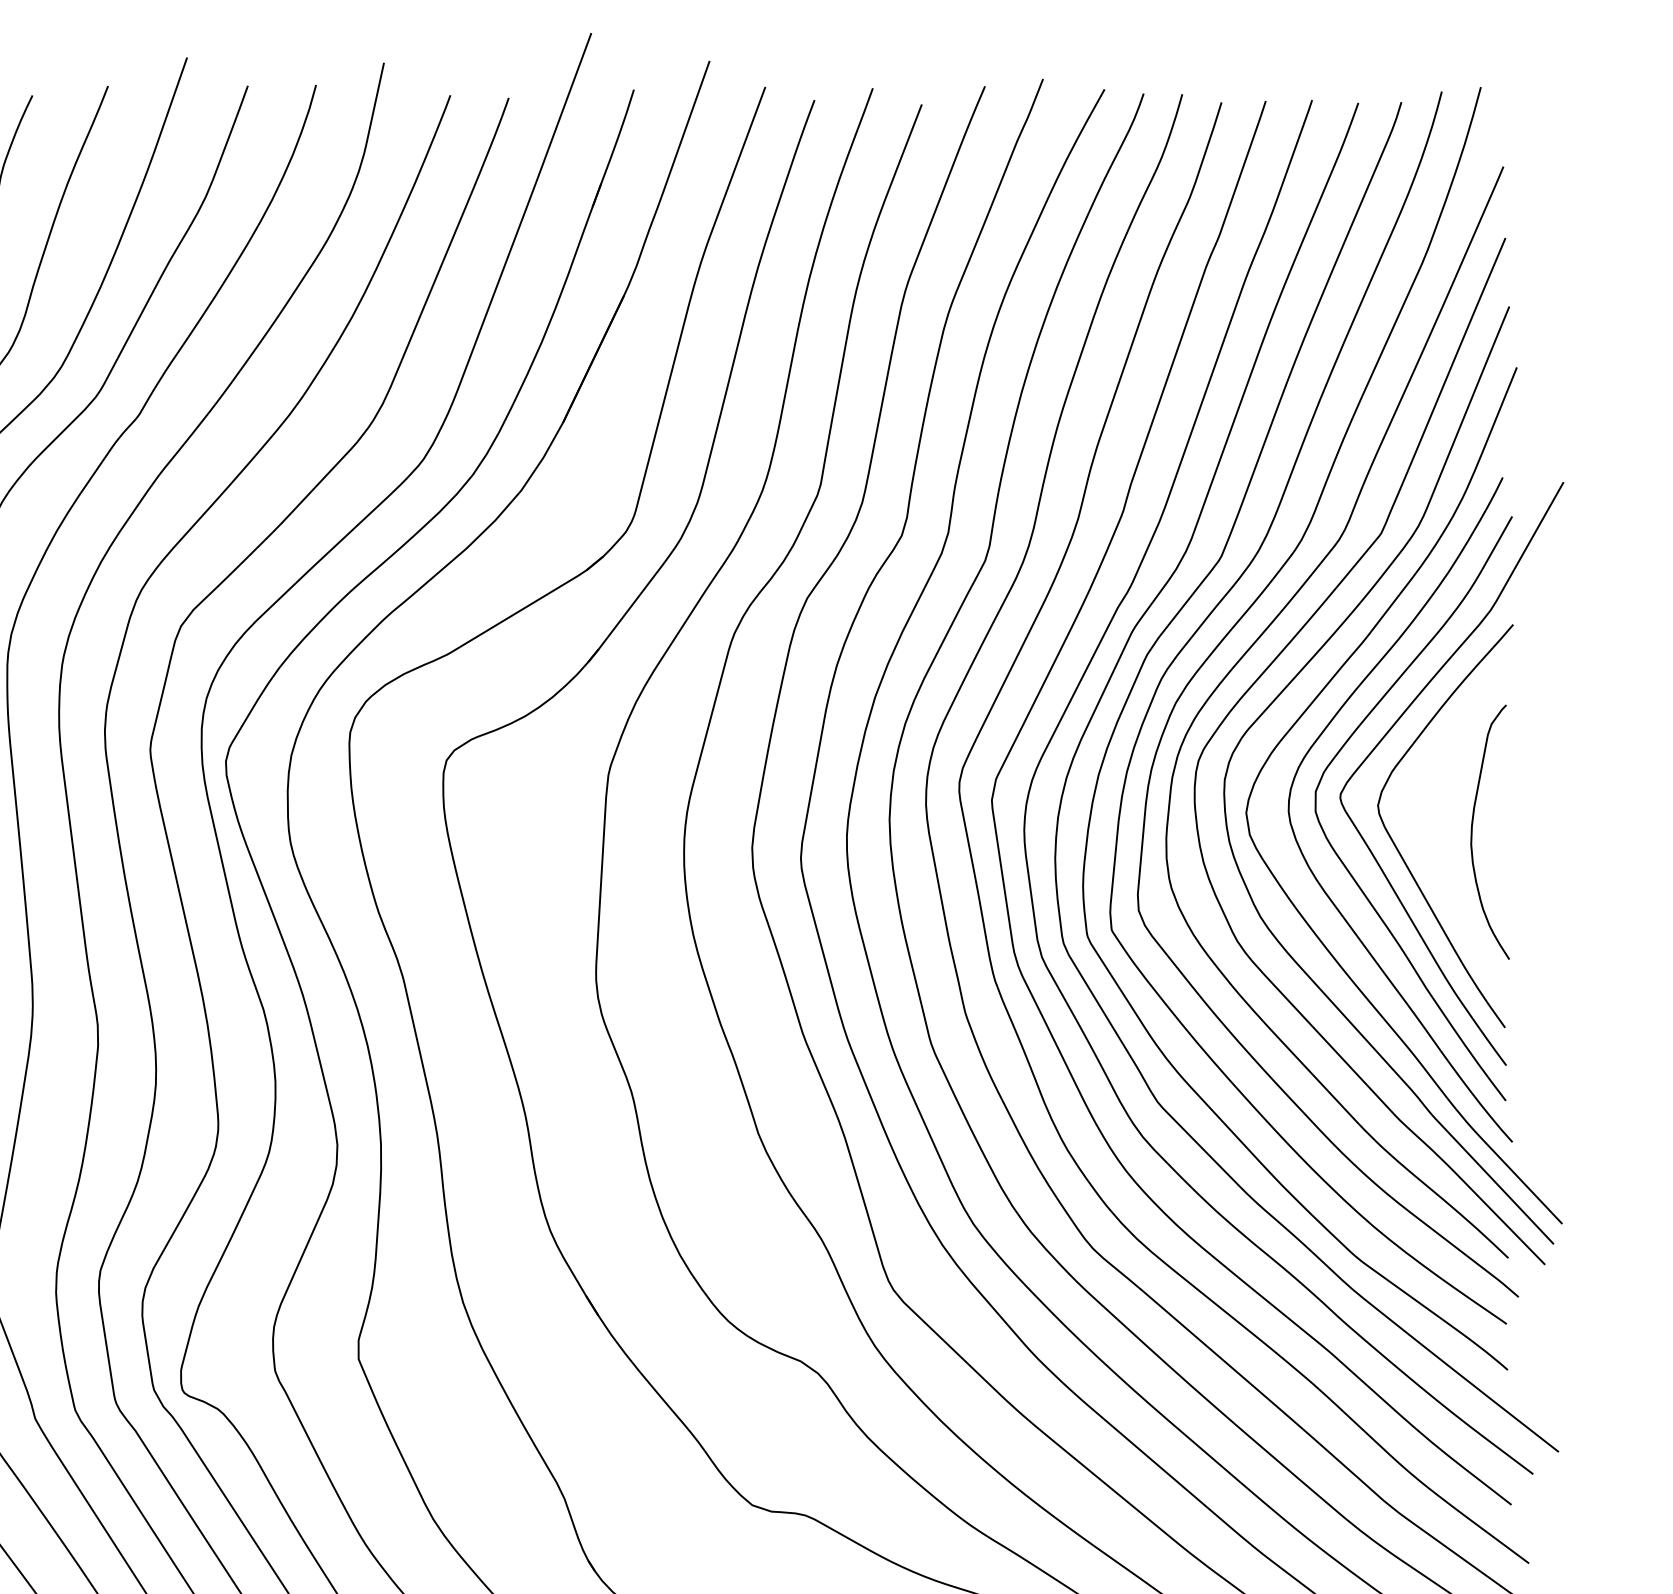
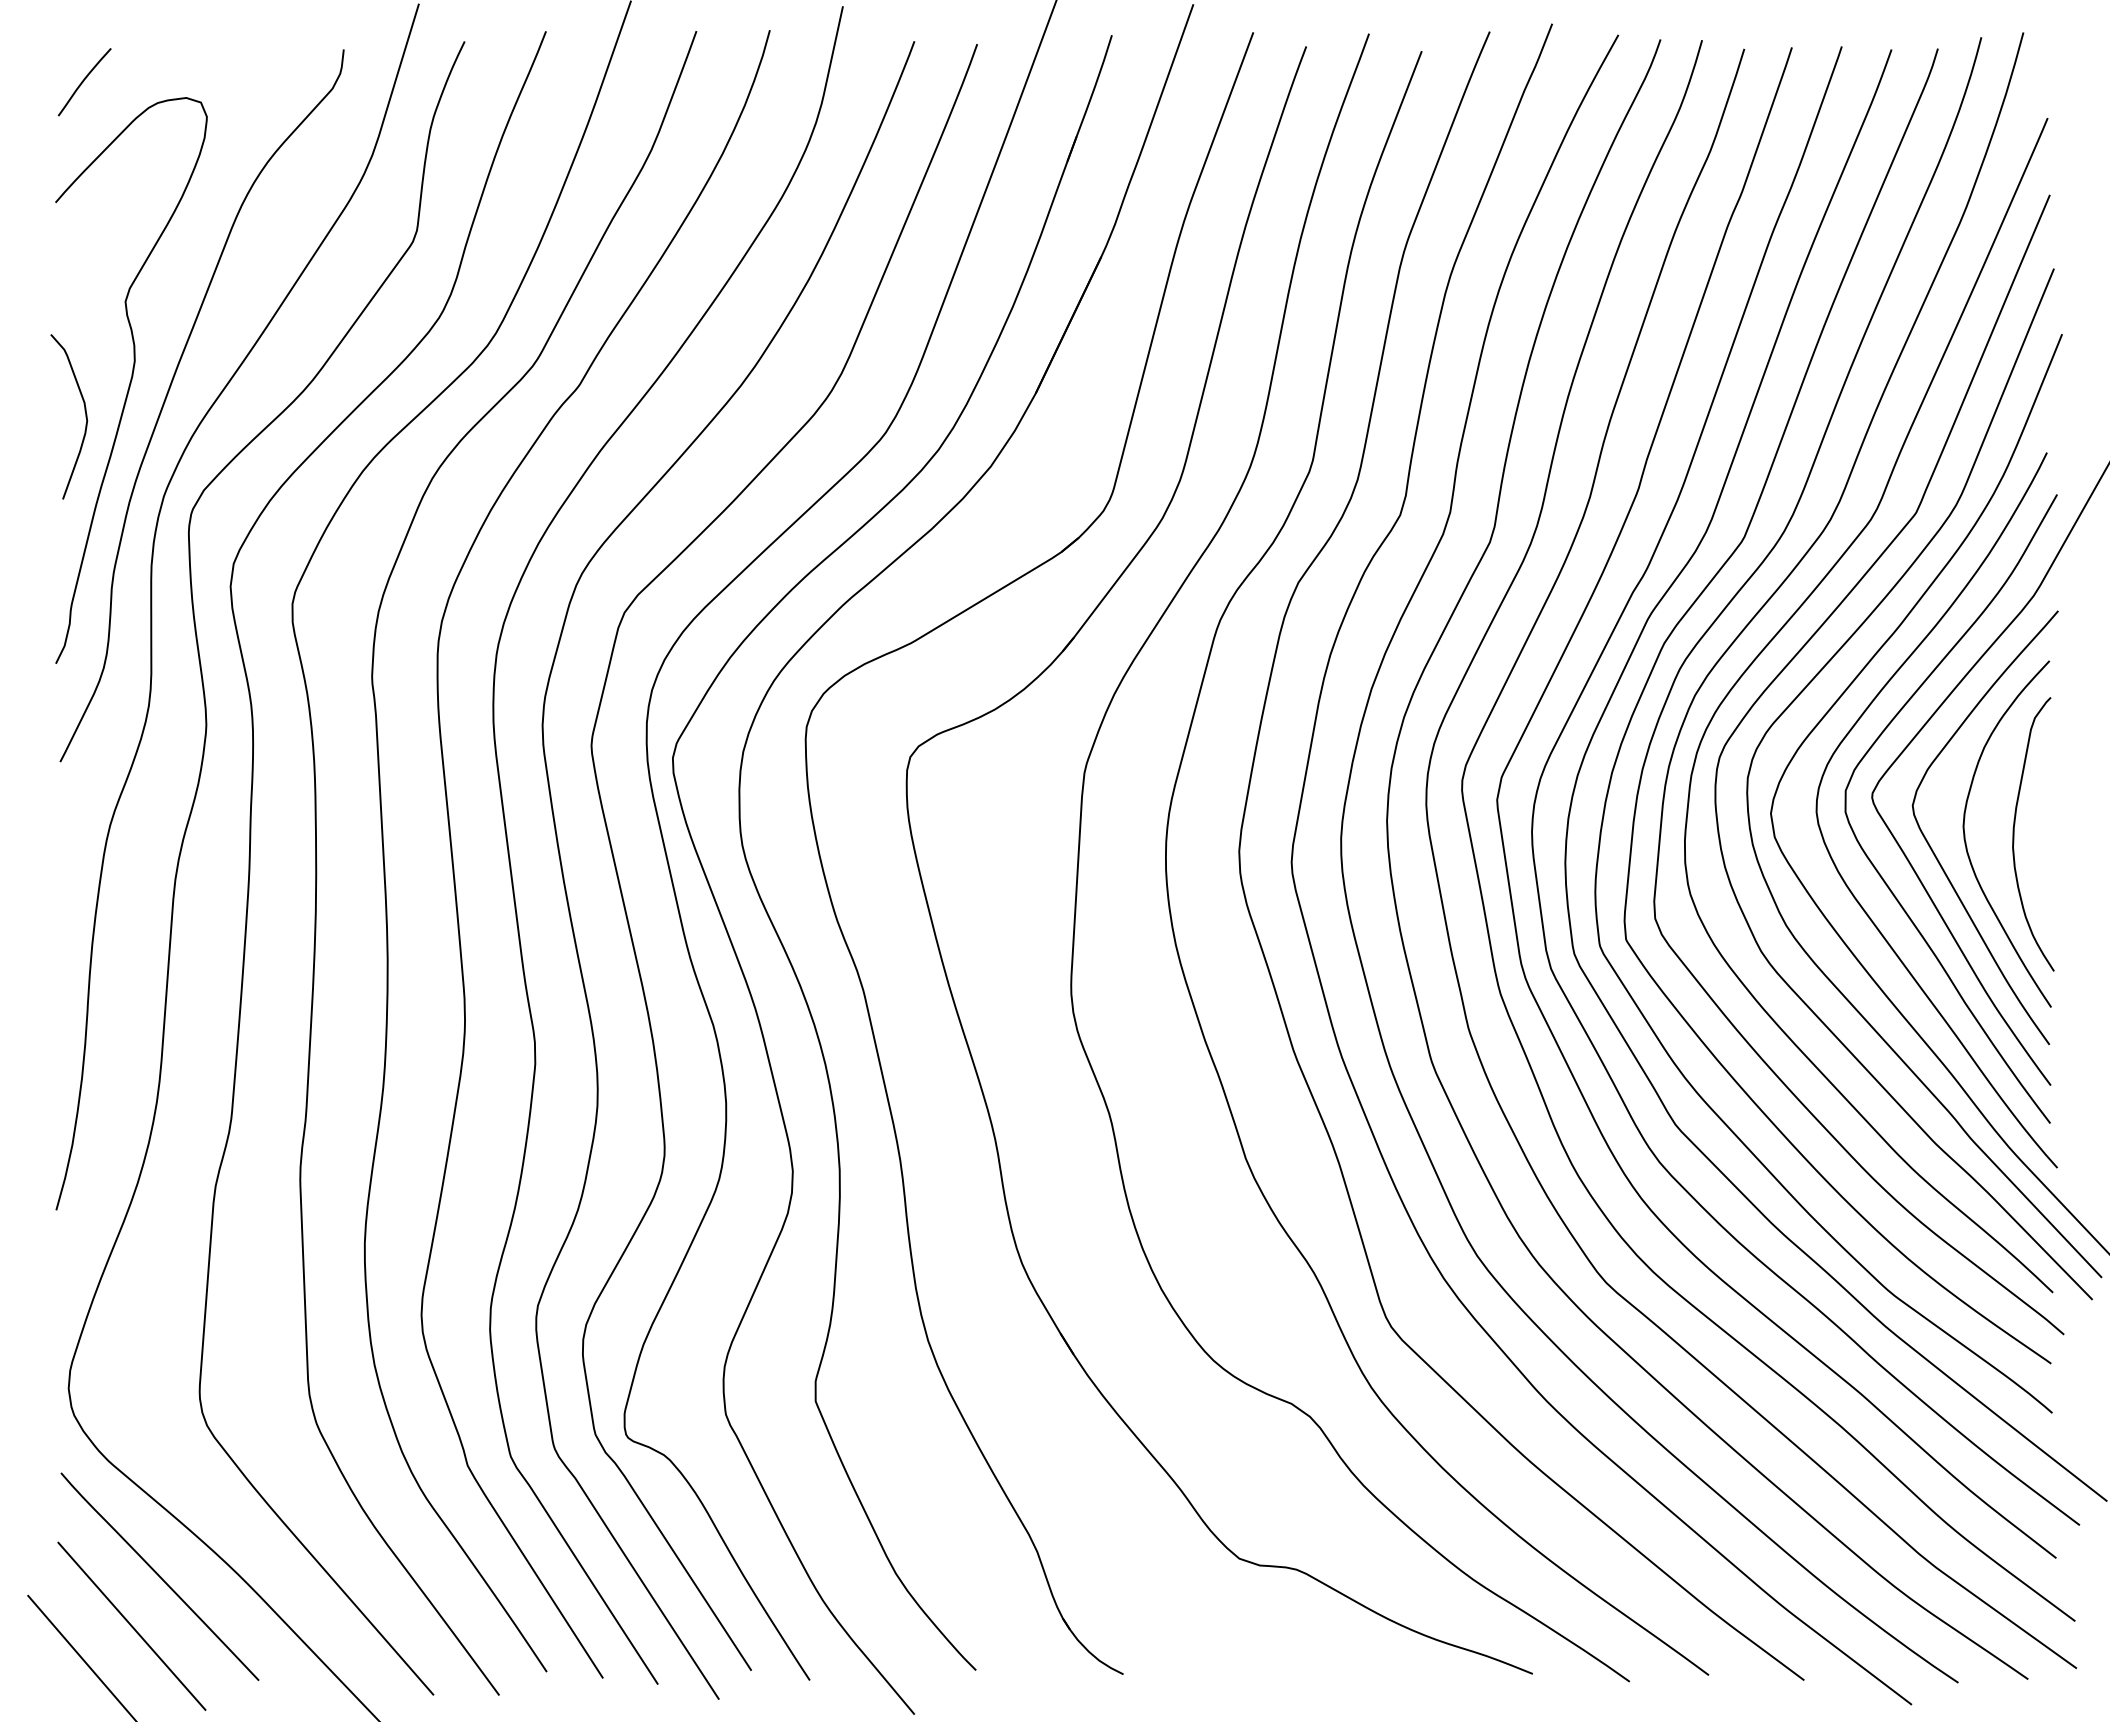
curve: (1427, 831) -> (1965, 833), added

